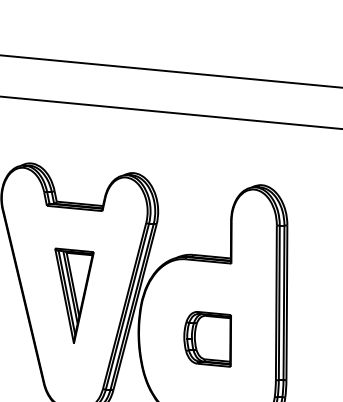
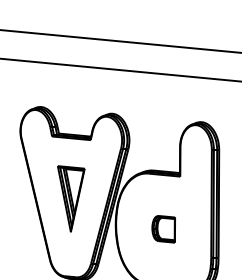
part: (207, 339) -> (163, 229), size x0.7

